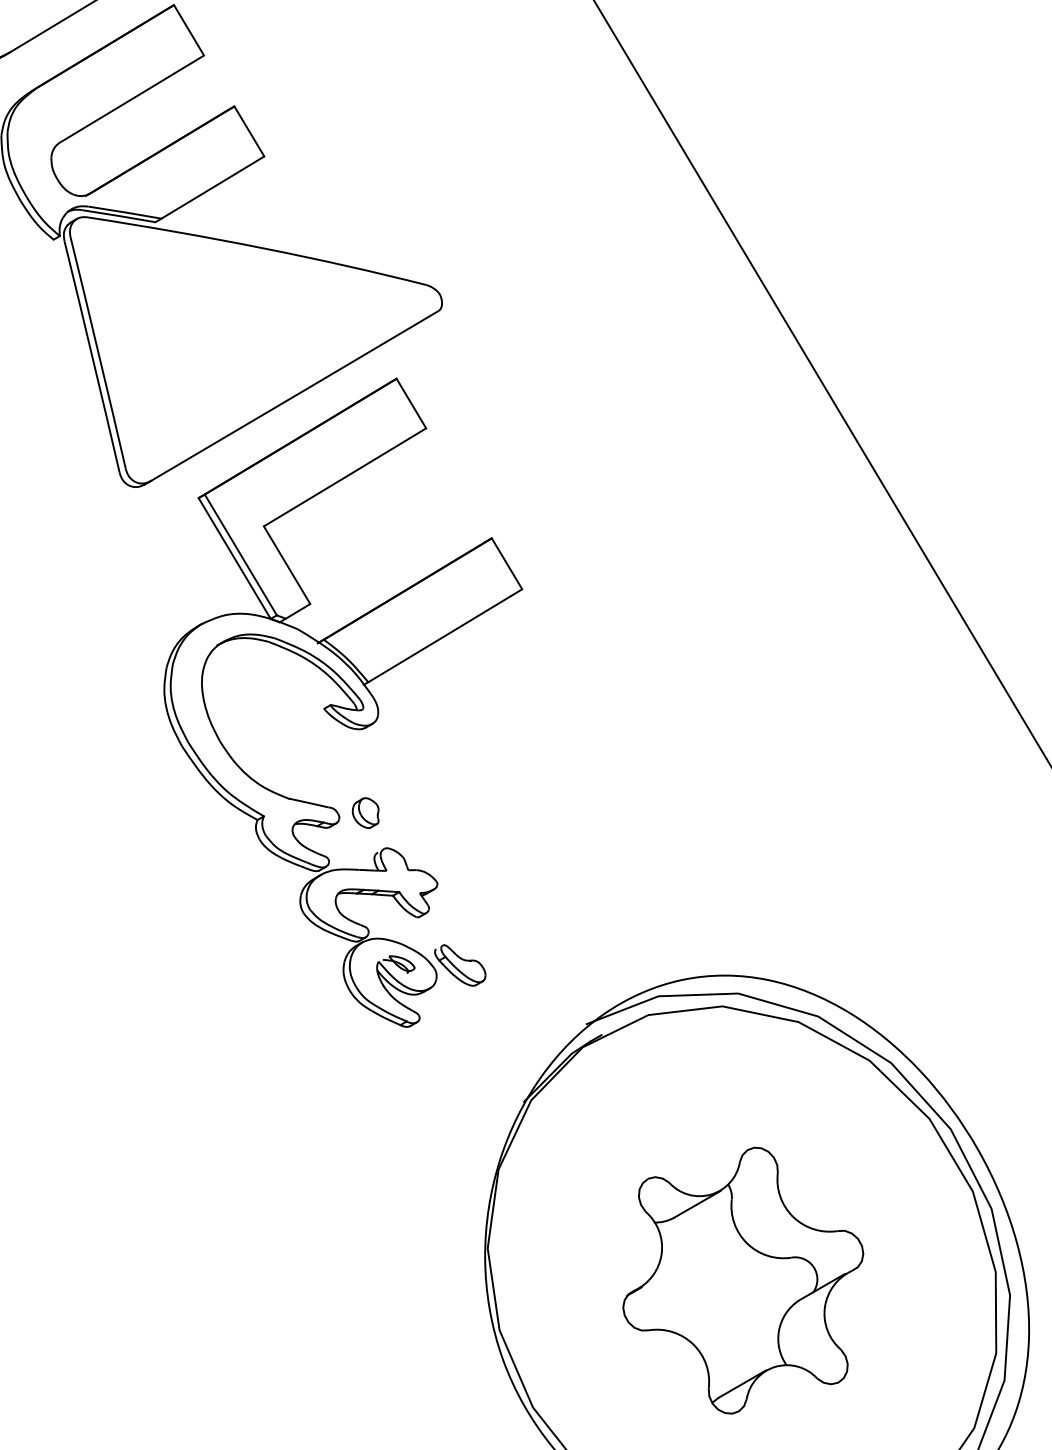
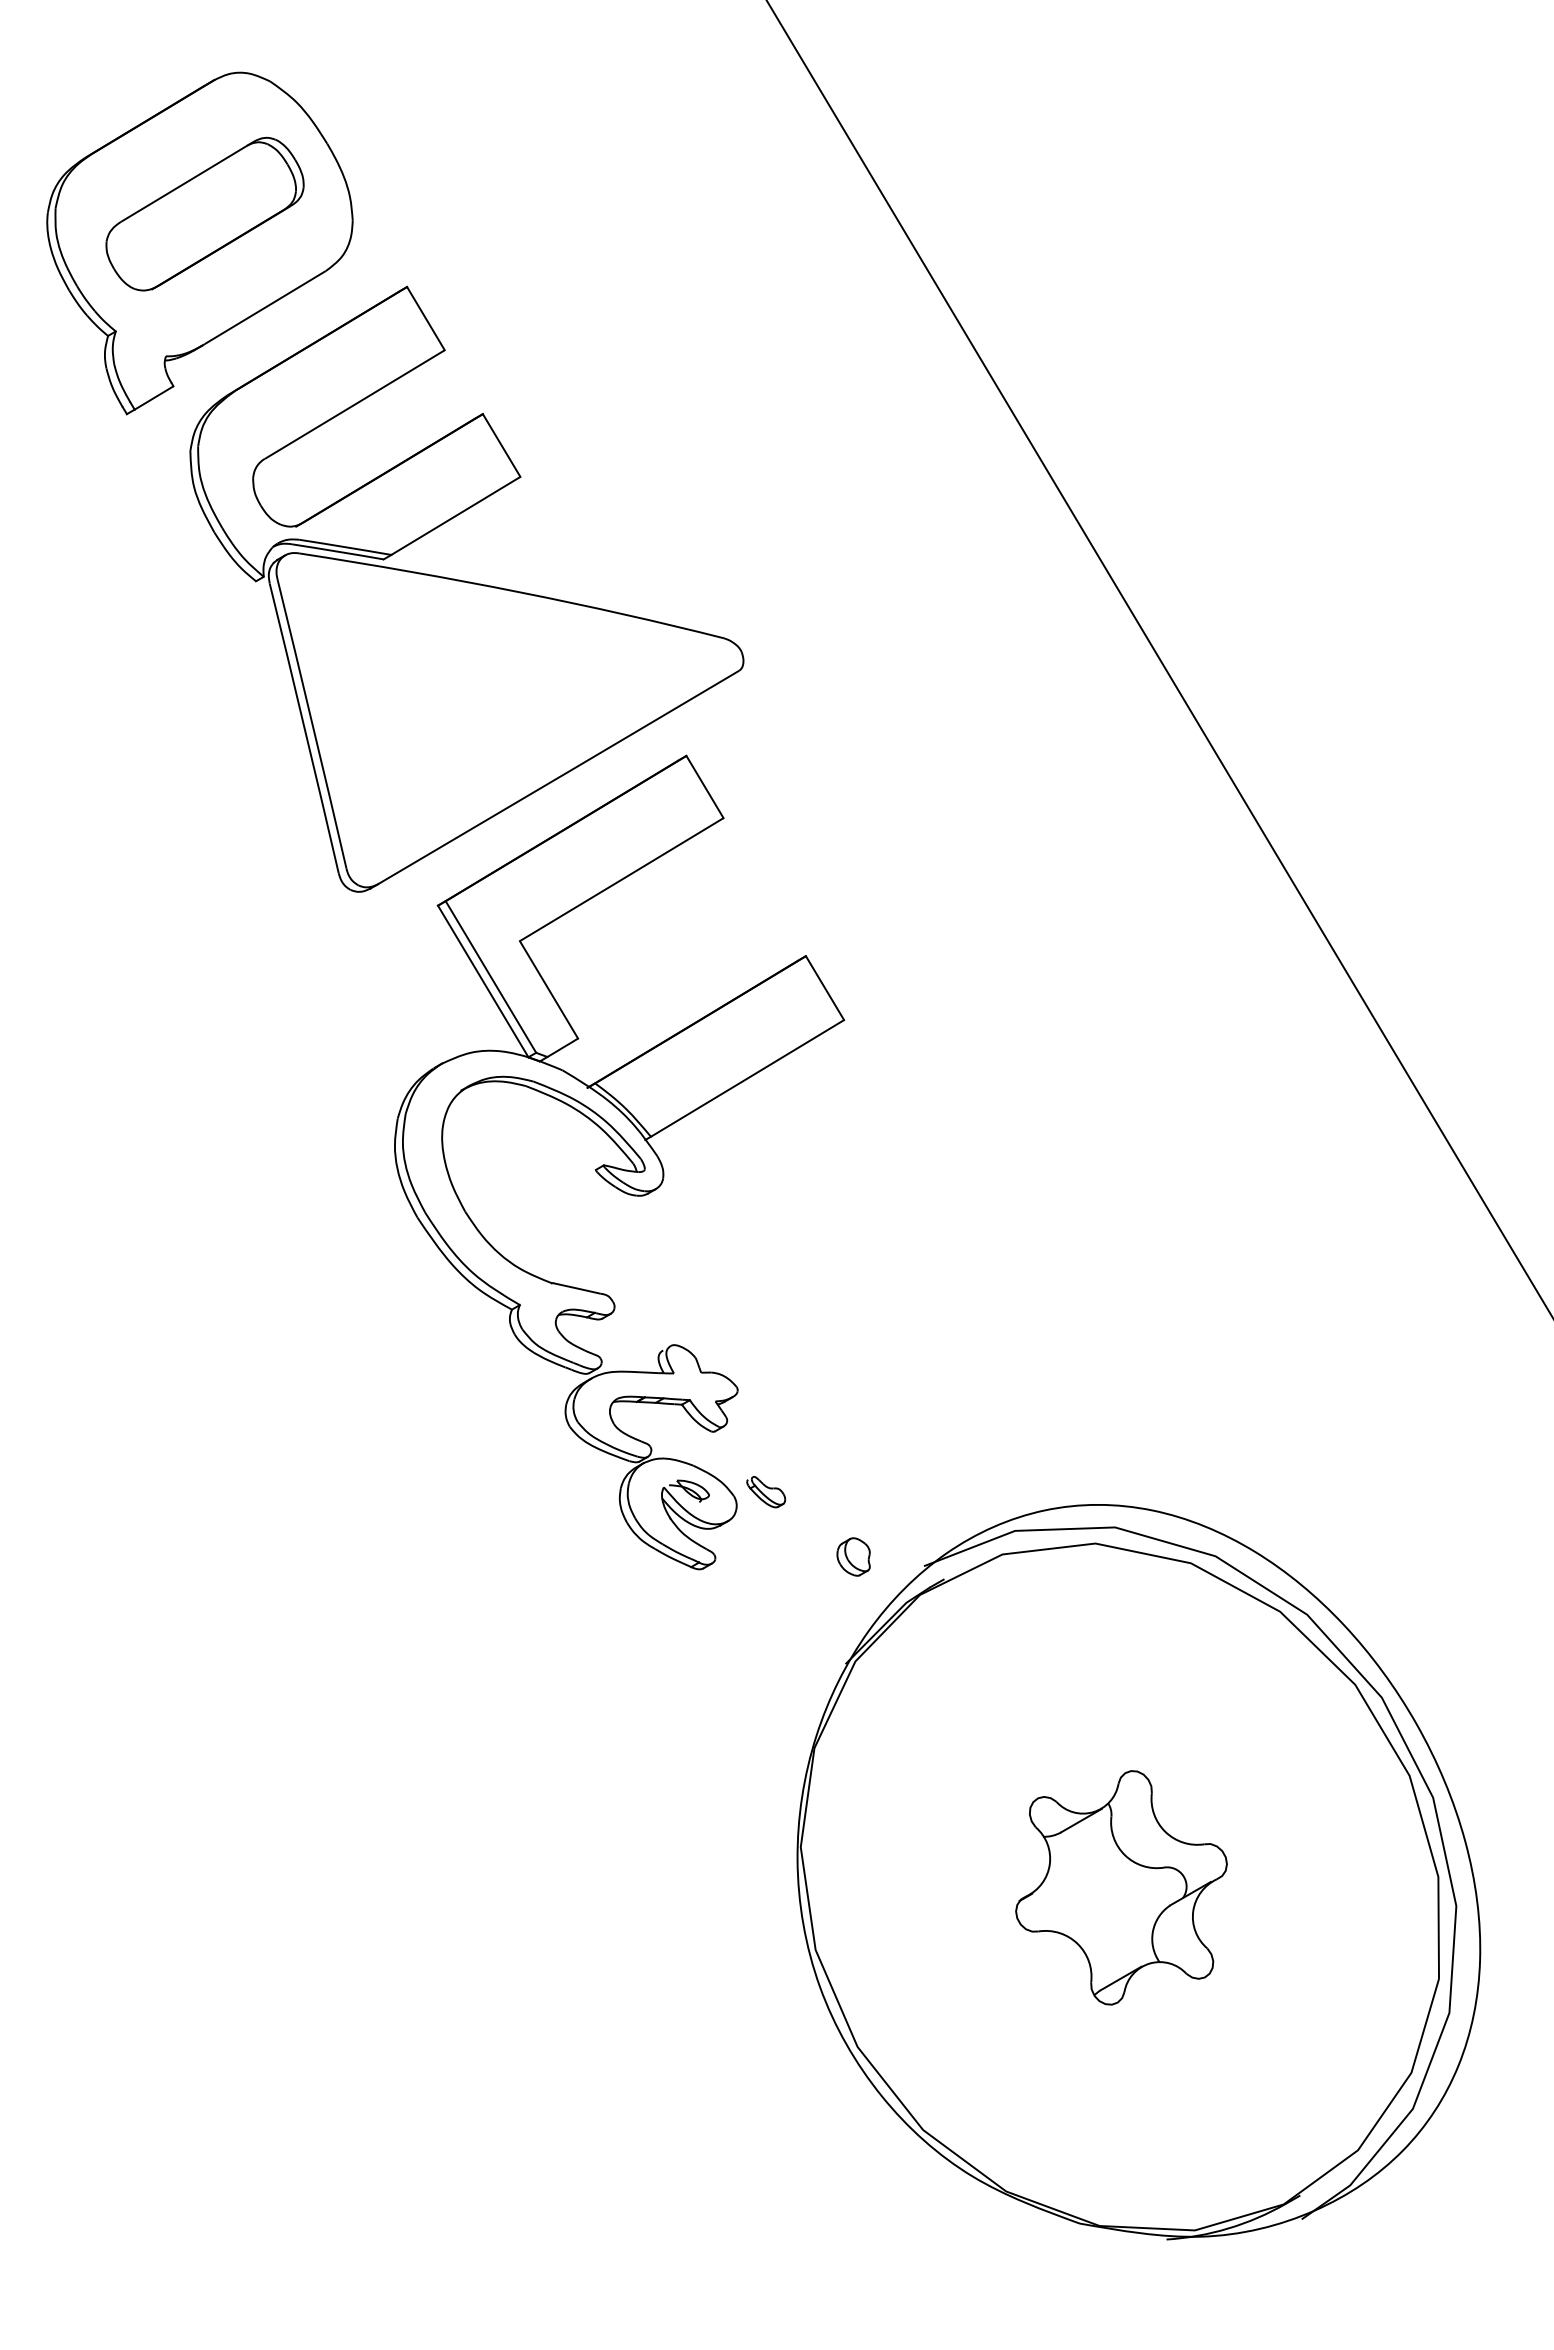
part: (365, 812) -> (853, 1556), moved
part: (459, 964) -> (765, 1491), size x0.6
part: (743, 1280) -> (1121, 1887), size x0.7

